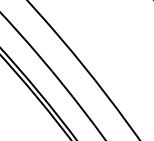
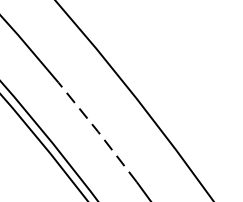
line: (73, 98) -> (97, 132), solid -> dashed

